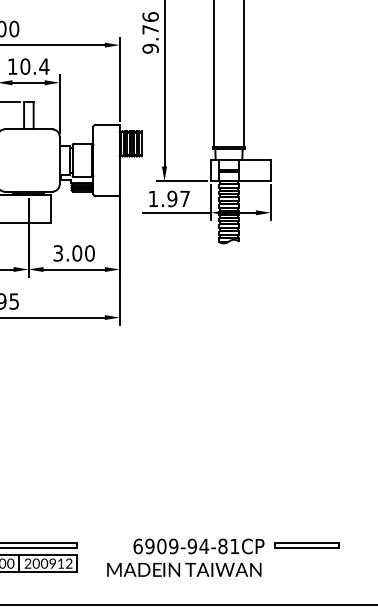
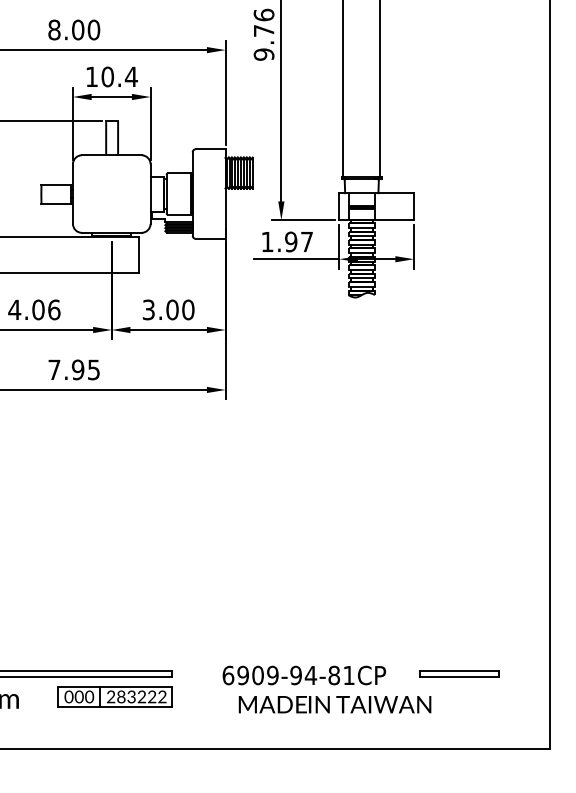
text: (198, 546) -> (303, 675), moved
text: (48, 563) -> (136, 696), 200912 -> 283222
text: (183, 569) -> (334, 704), moved

